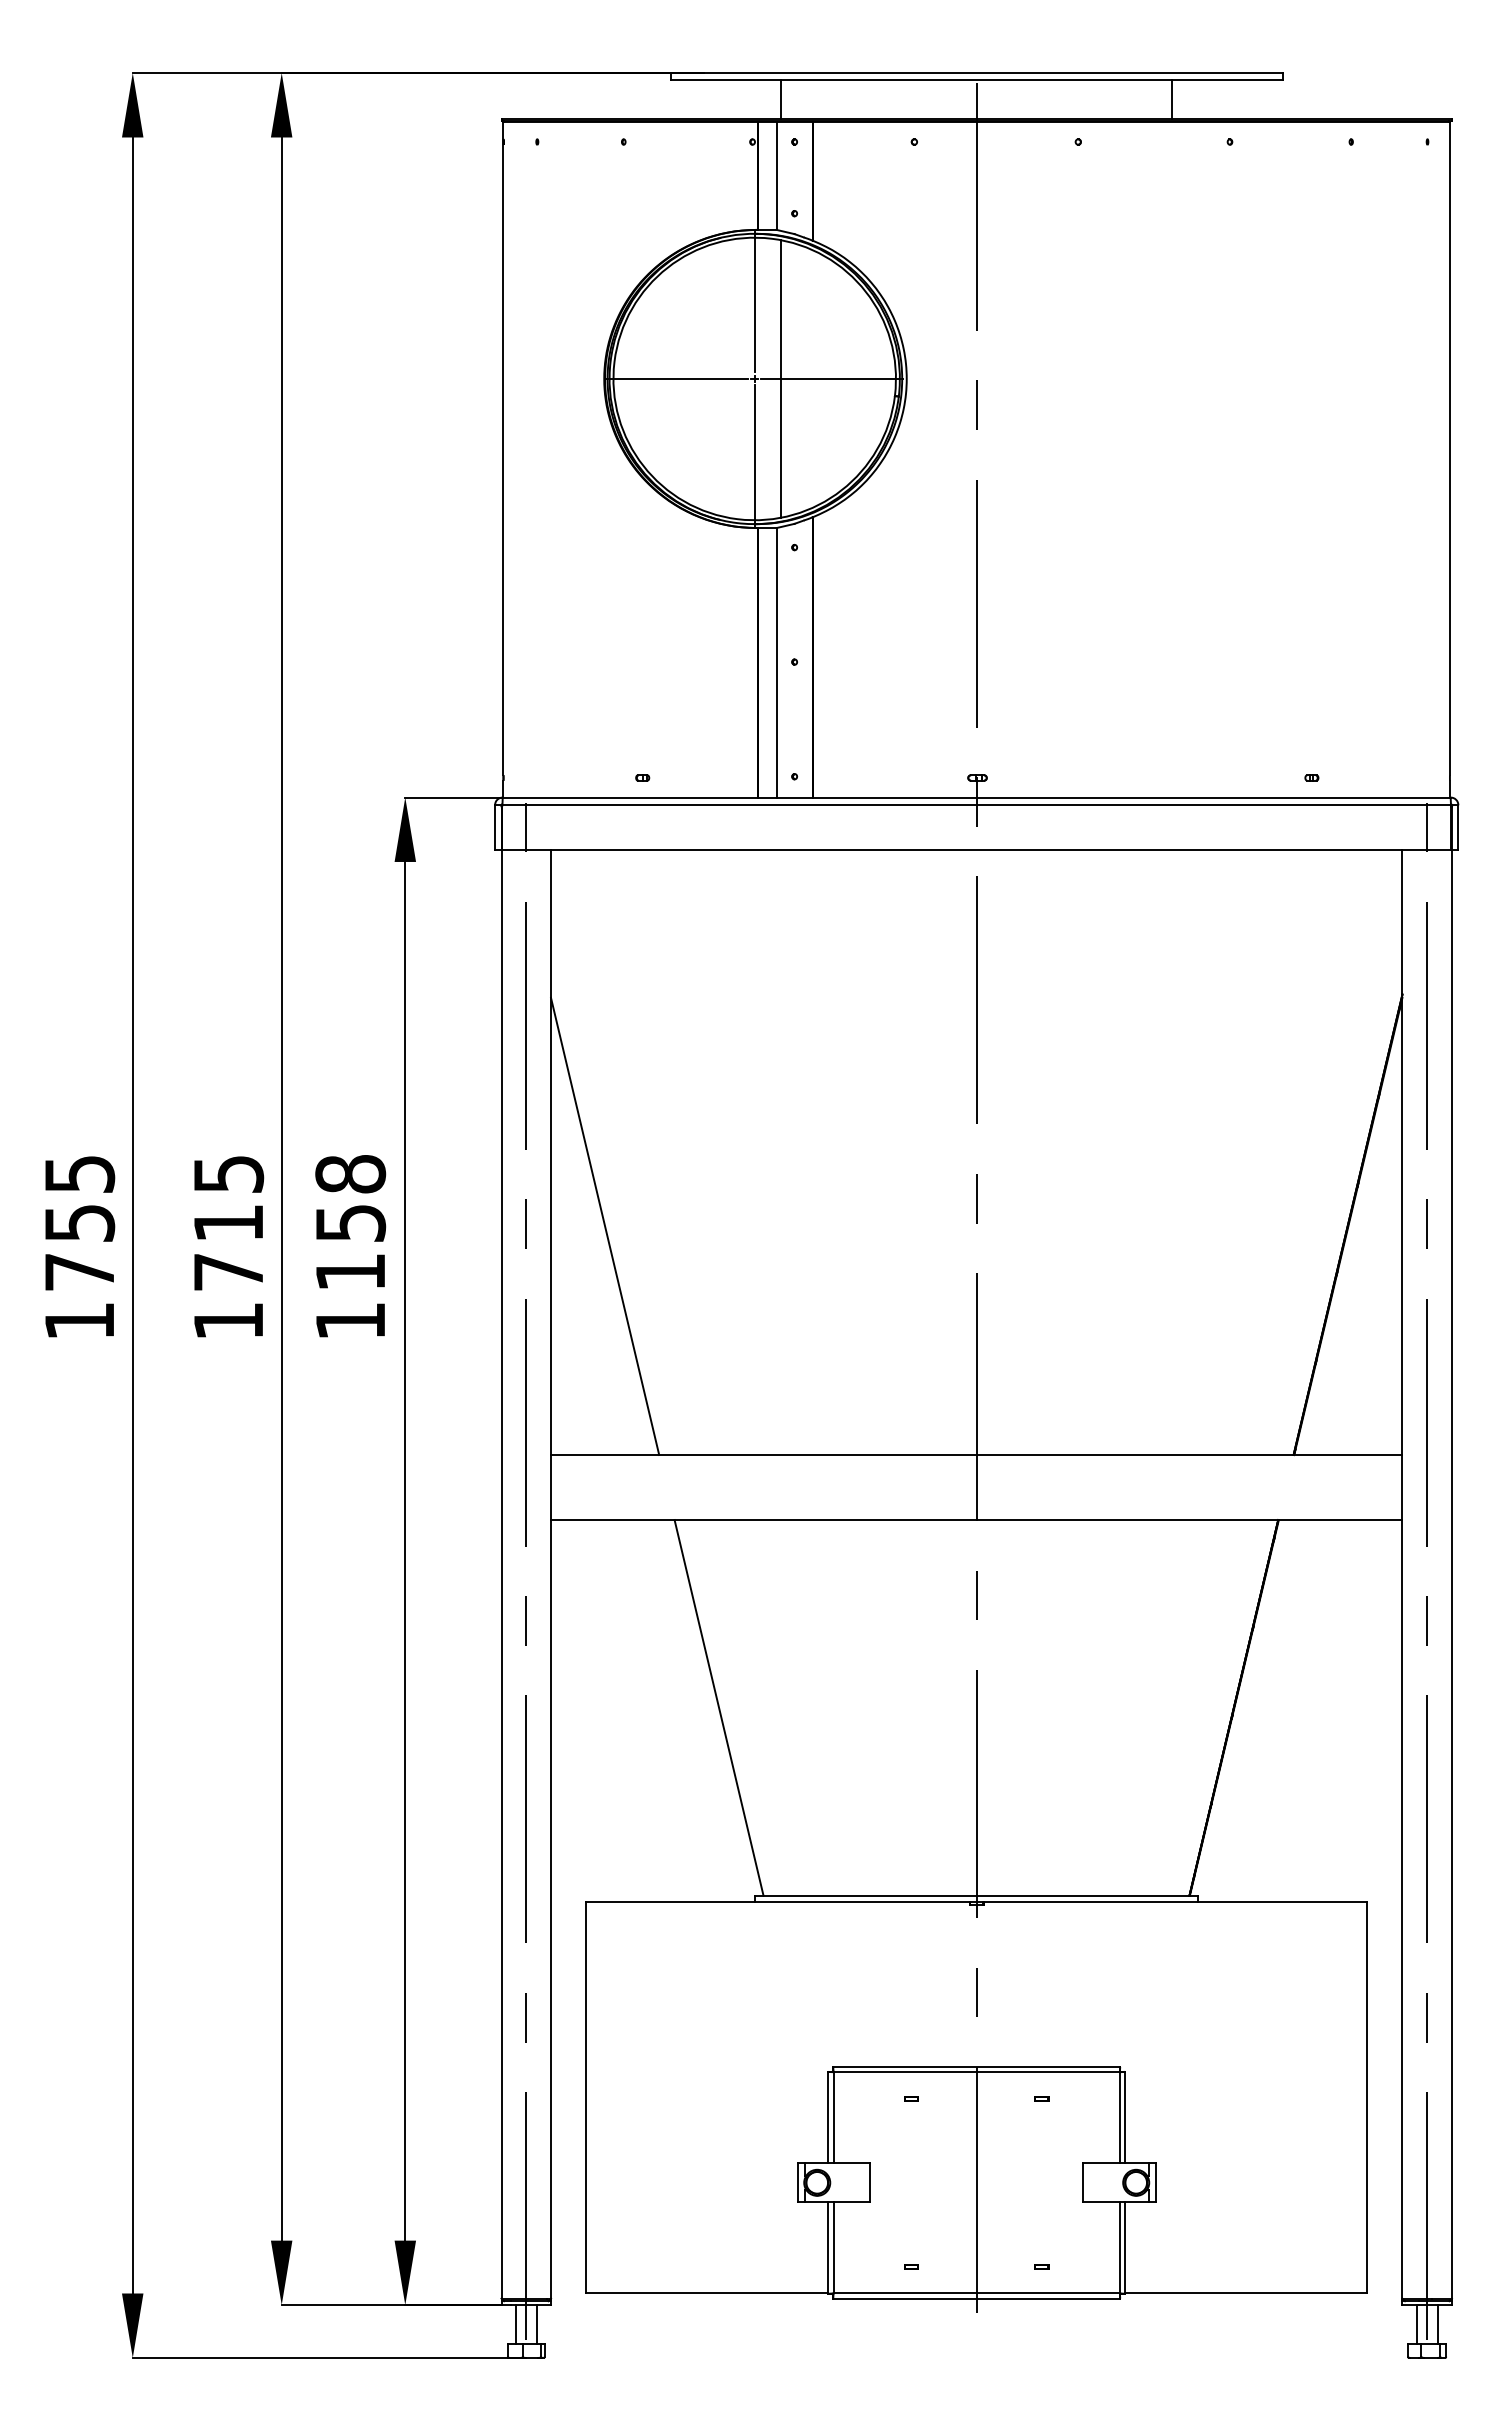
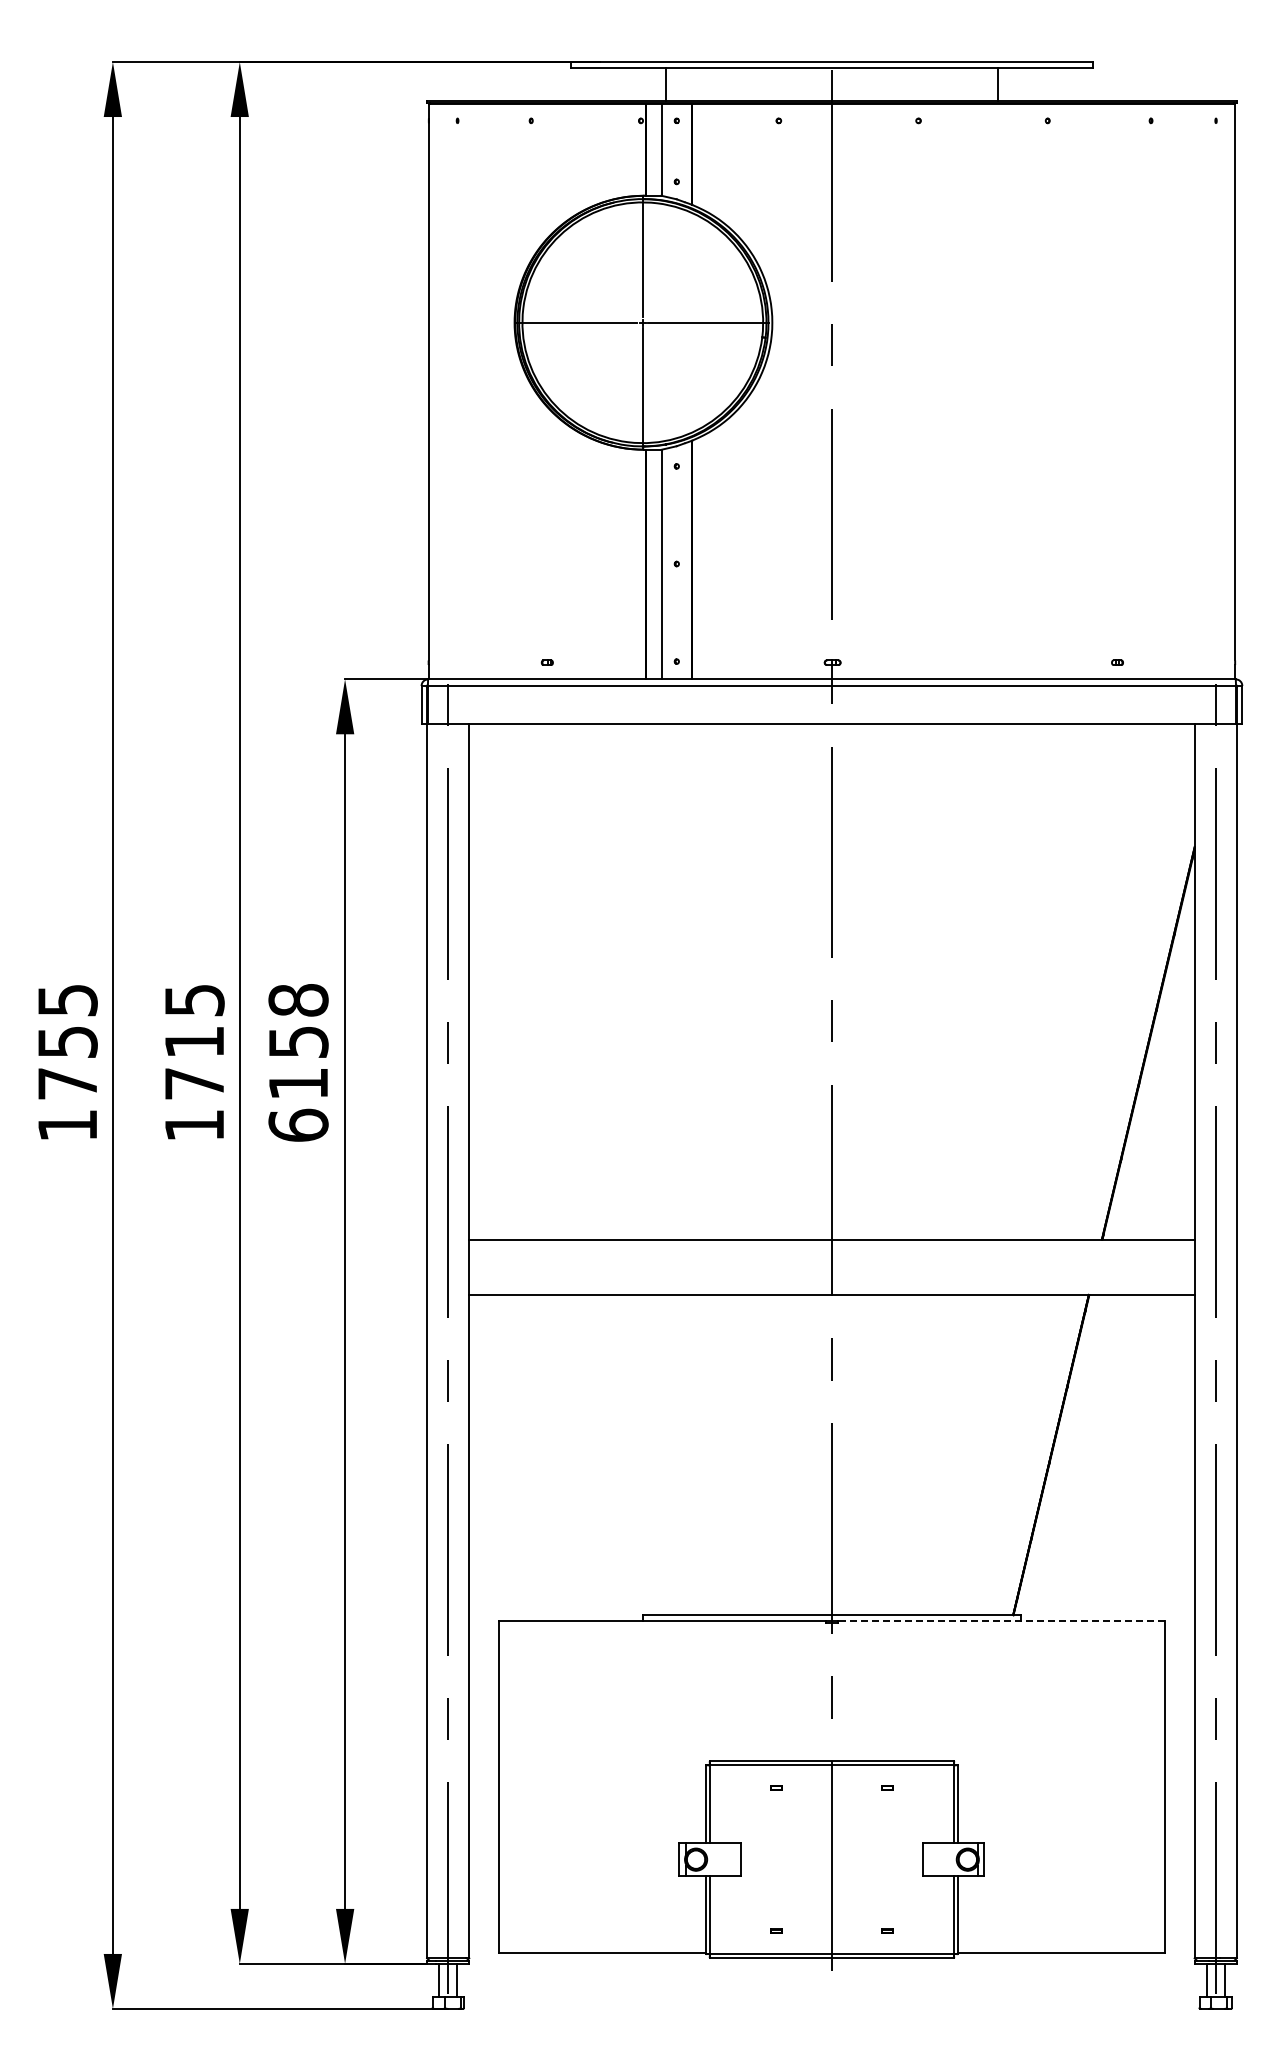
line: (781, 378) -> (665, 322), removed
line: (605, 1226) -> (515, 1044), removed
text: (350, 1319) -> (298, 1124), 1158 -> 6158
line: (719, 1707) -> (612, 1454), removed
line: (1174, 1902) -> (1000, 1620), solid -> dashed

